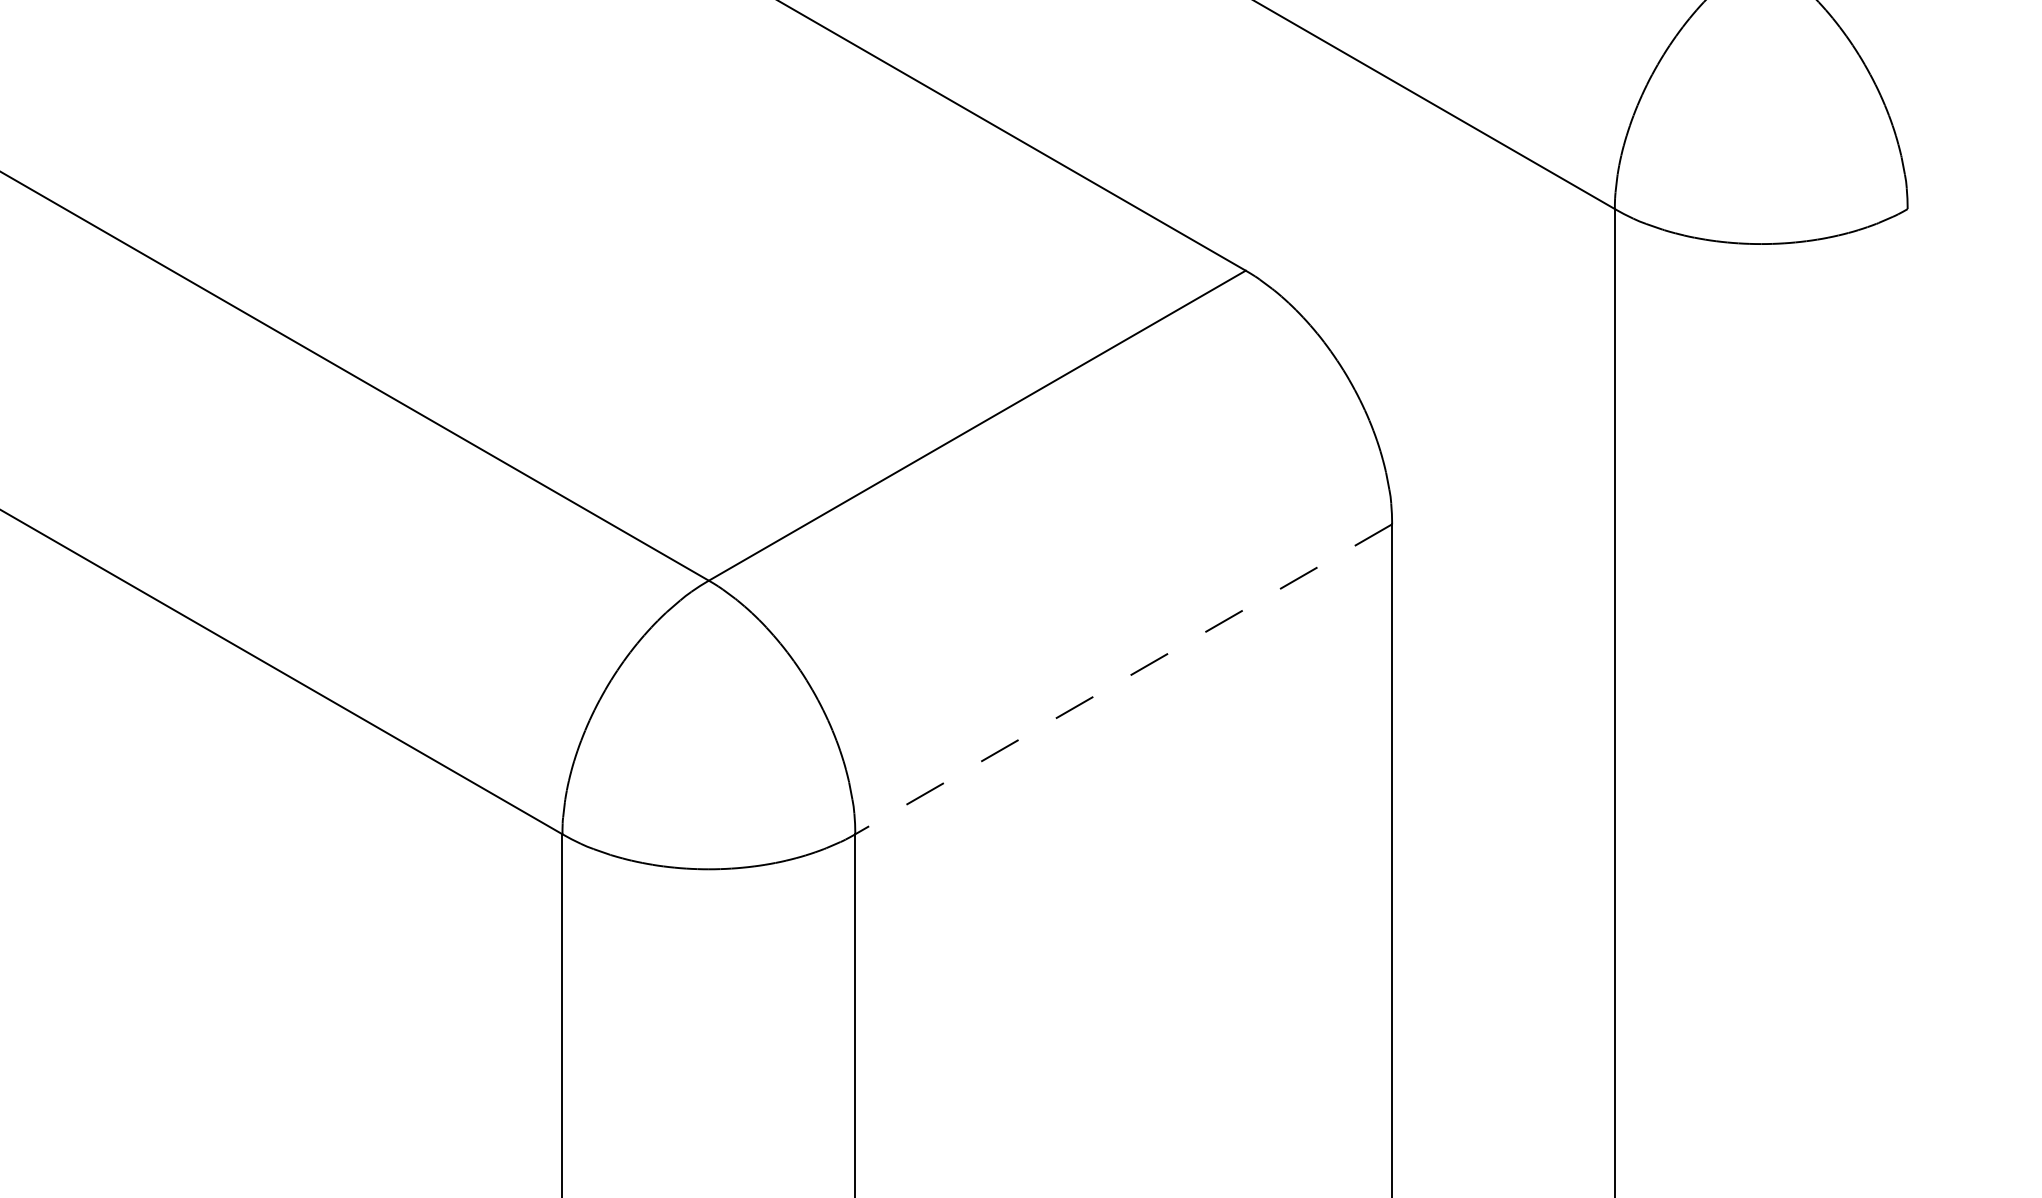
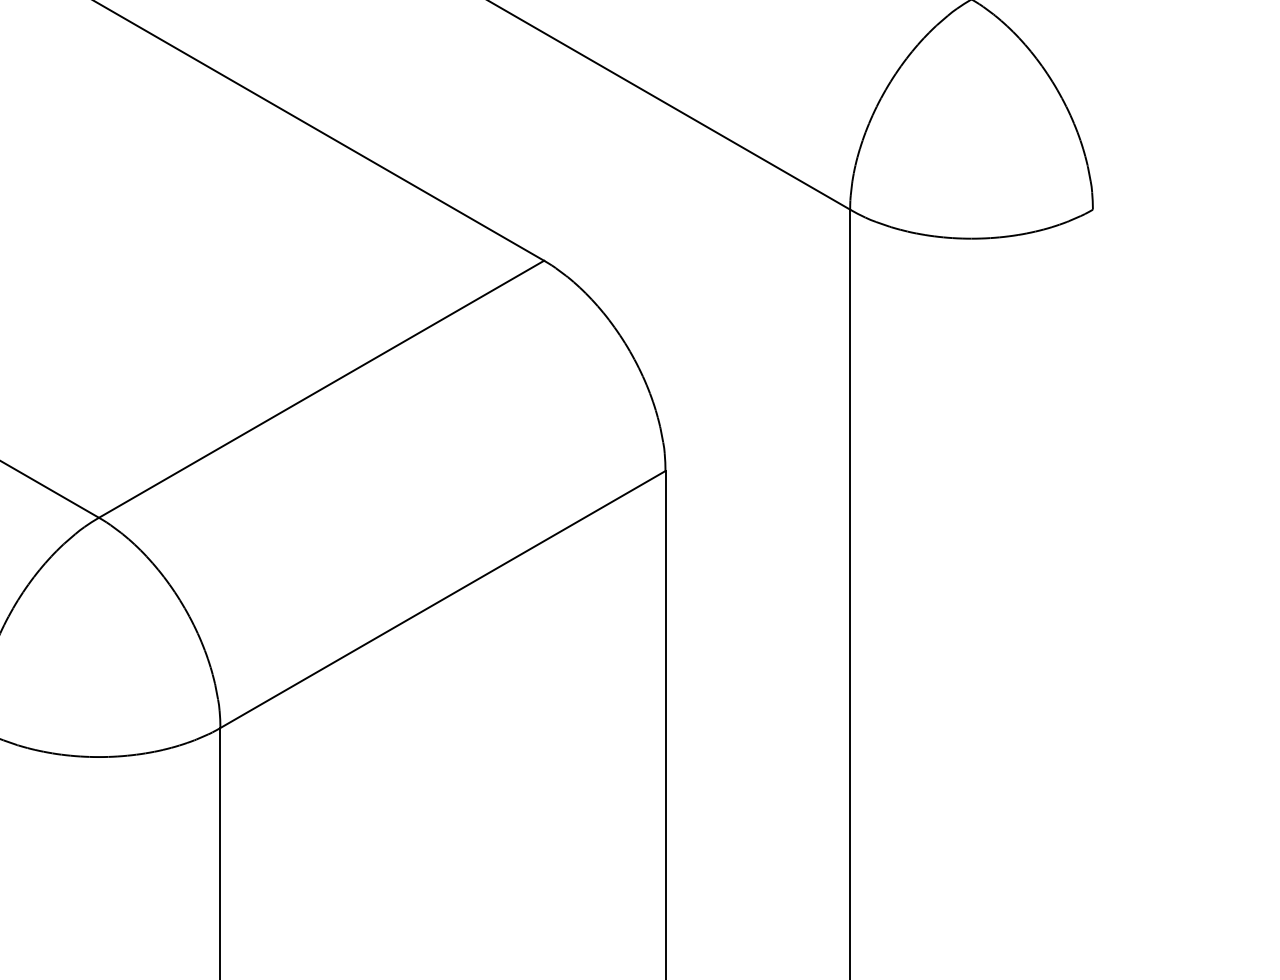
line: (1123, 679) -> (442, 599), dashed -> solid

